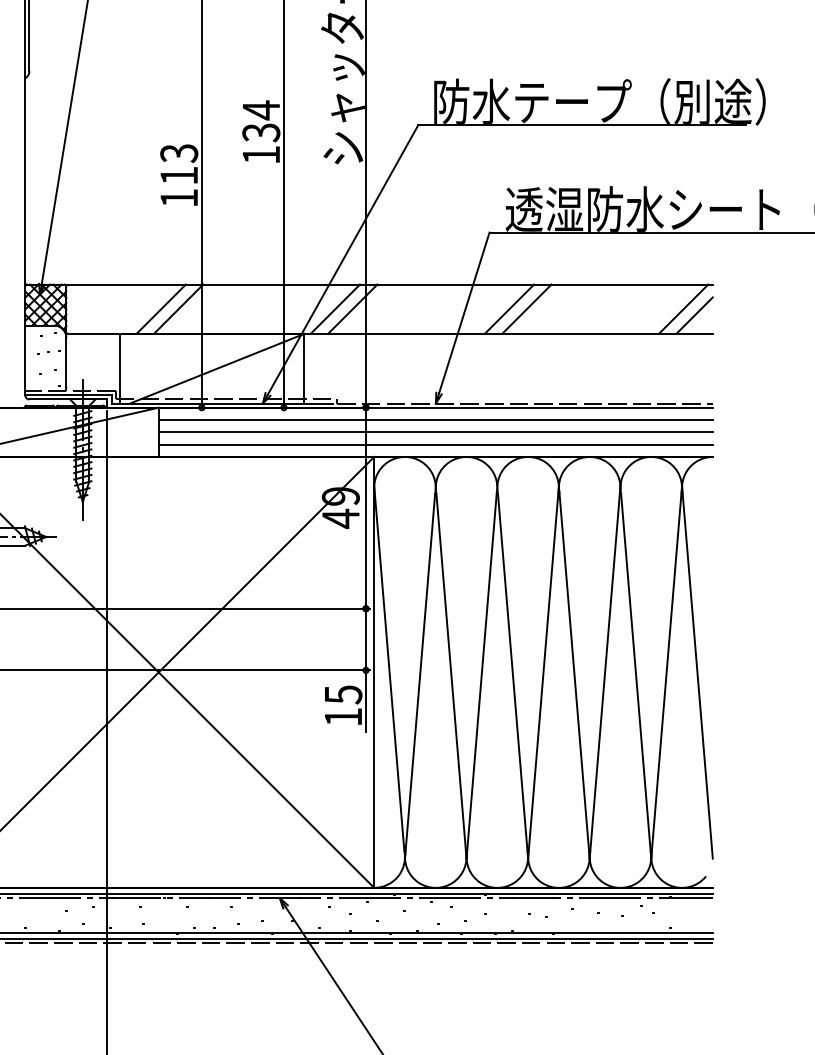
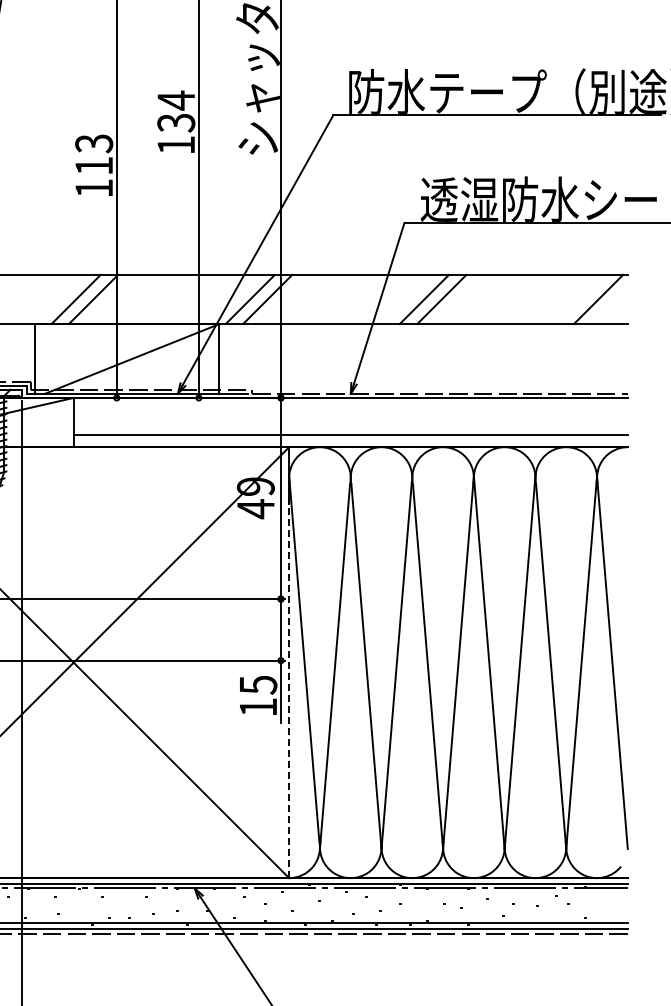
line: (694, 315) -> (609, 305), removed
line: (435, 420) -> (350, 410), removed
line: (435, 432) -> (350, 422), removed
line: (374, 687) -> (289, 677), solid -> dashed

